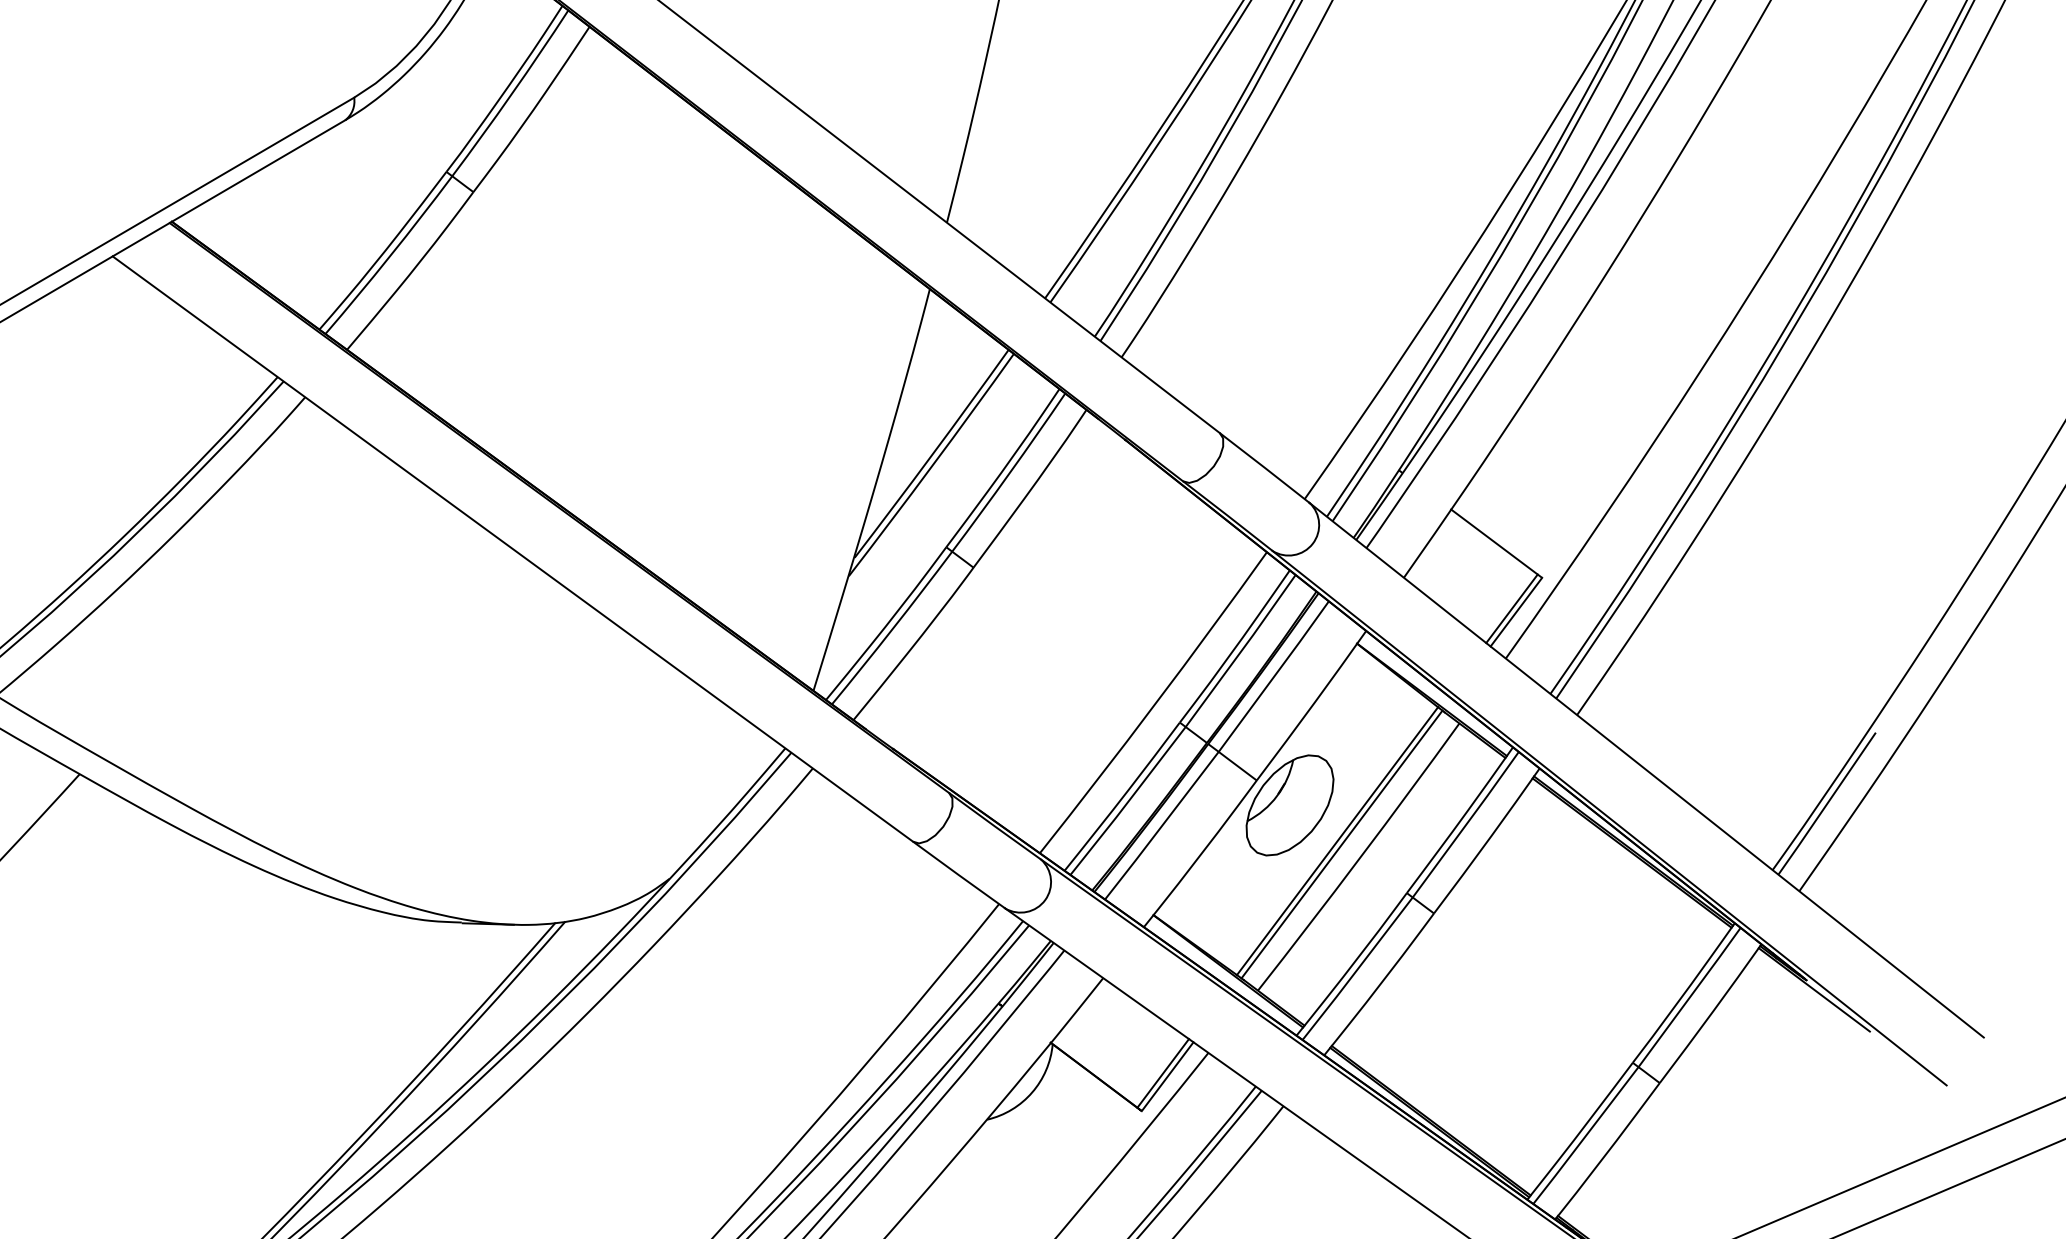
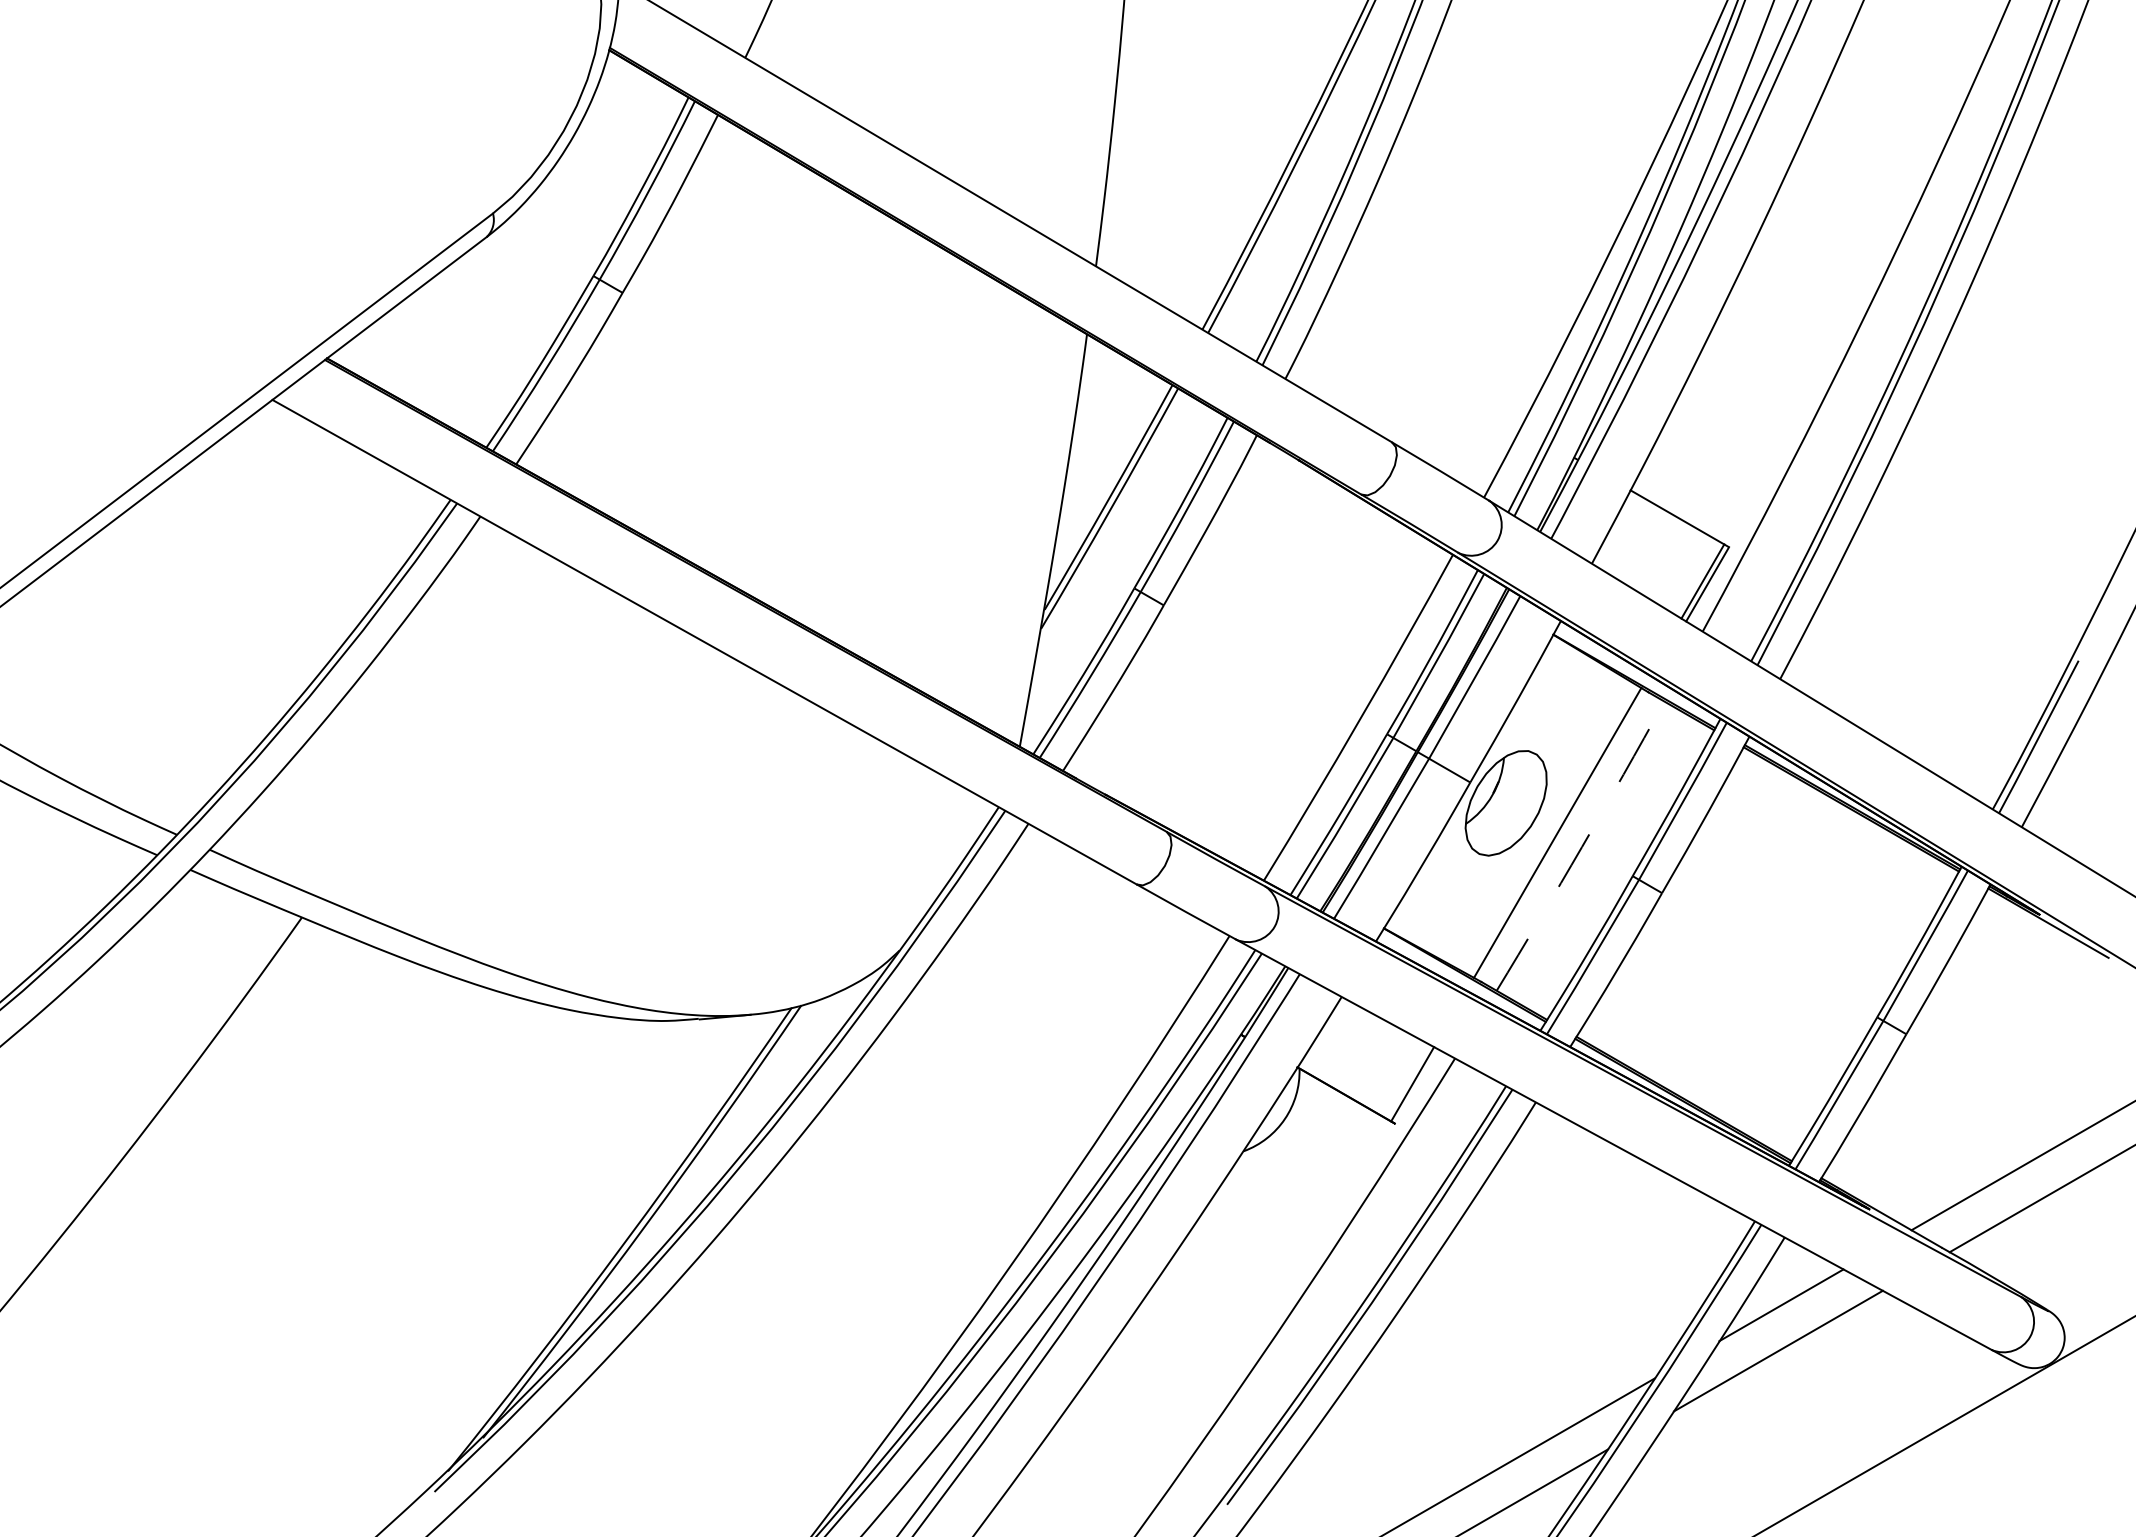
line: (1342, 844) -> (1562, 835), removed
arc: (1360, 858) -> (1582, 847), solid -> dashed
line: (1166, 1076) -> (1416, 1086), removed

